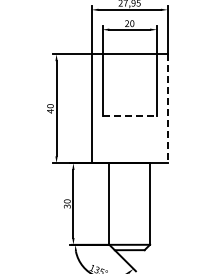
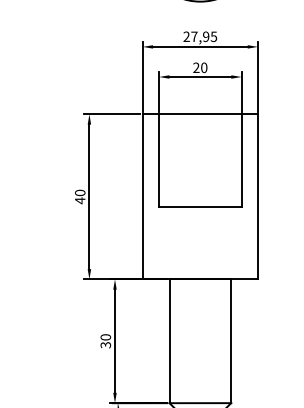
line: (167, 109) -> (257, 197), dashed -> solid
line: (130, 115) -> (201, 207), dashed -> solid

